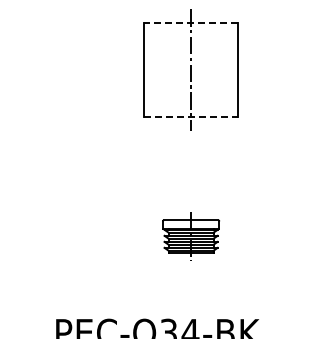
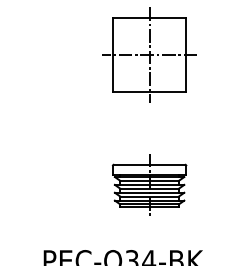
line: (190, 23) -> (149, 18), dashed -> solid
line: (191, 70) -> (149, 55), added
line: (191, 117) -> (149, 92), dashed -> solid
part: (190, 235) -> (149, 184), size x1.67

